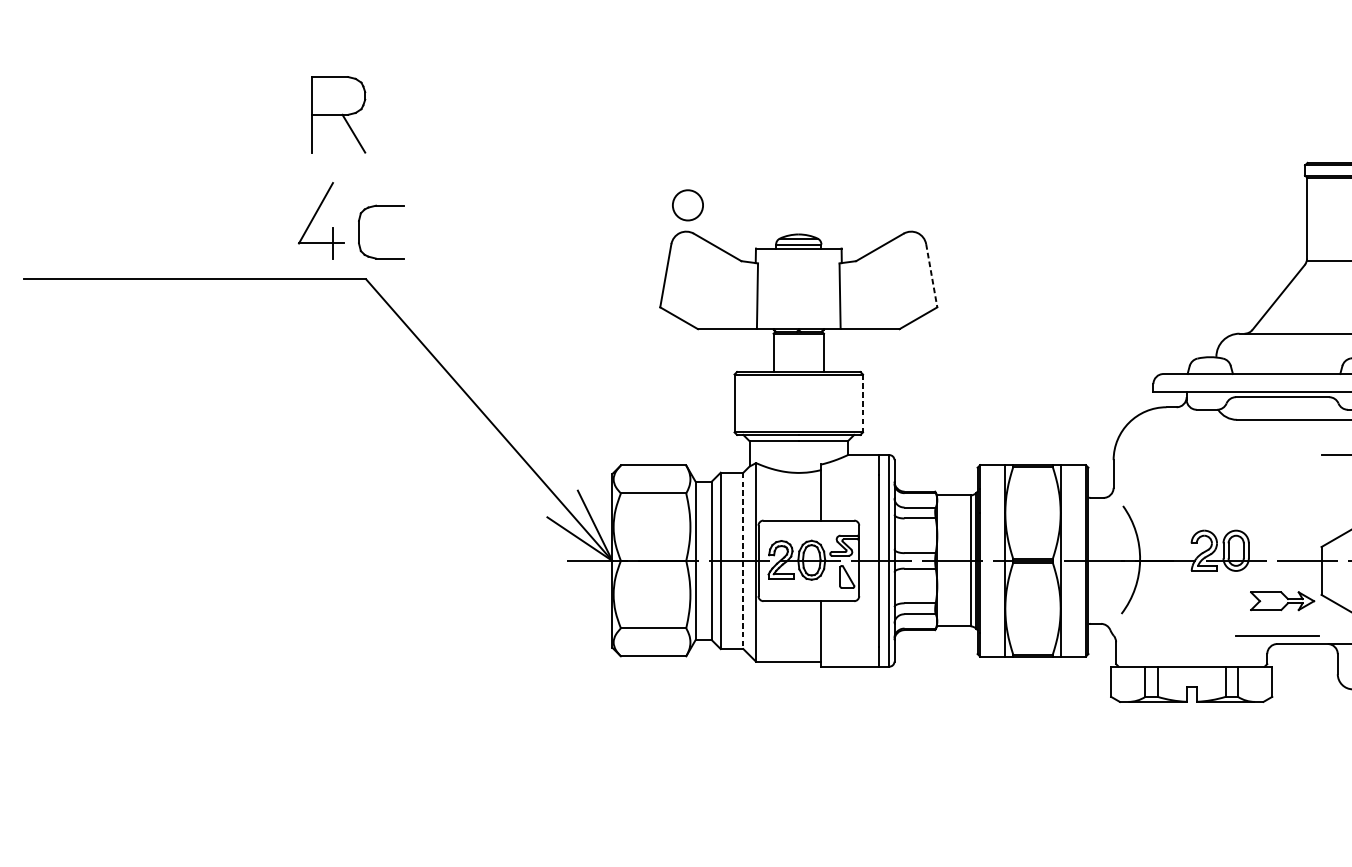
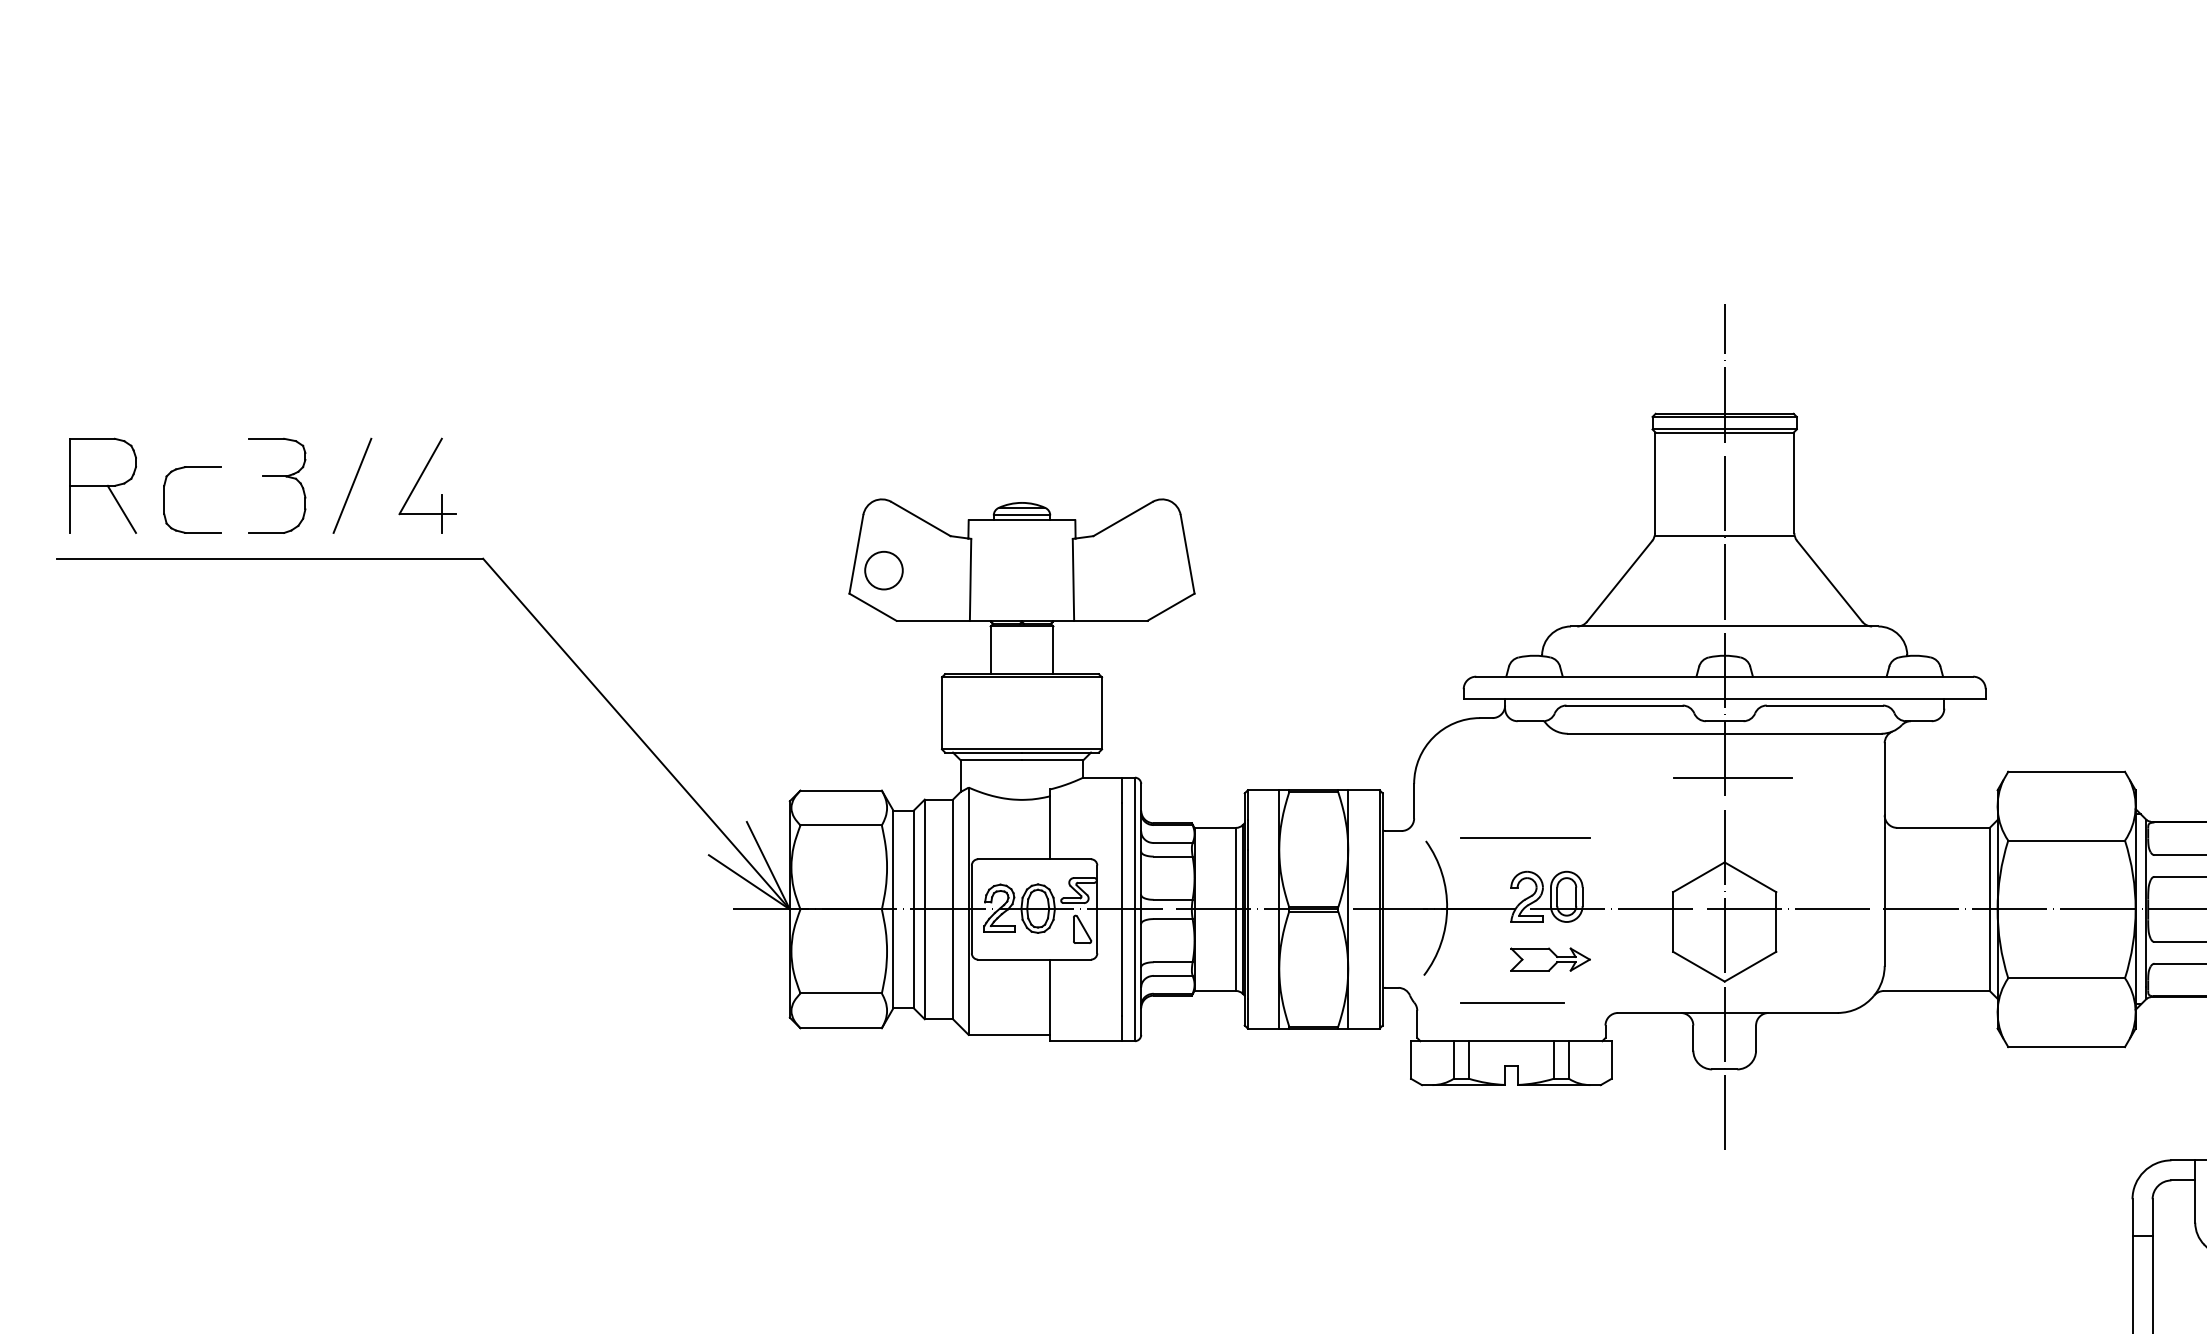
part: (338, 114) -> (102, 485), moved
circle: (687, 205) -> (883, 570), moved
part: (201, 213) -> (277, 476), added
line: (261, 220) -> (352, 485), added
part: (359, 231) -> (164, 499), moved
line: (931, 275) -> (1187, 554), dashed -> solid
line: (863, 403) -> (1102, 713), dashed -> solid
line: (1203, 503) -> (1525, 837), added
line: (743, 560) -> (953, 909), dashed -> solid
part: (1282, 601) -> (1550, 959), moved
line: (1277, 635) -> (1512, 1002), moved

